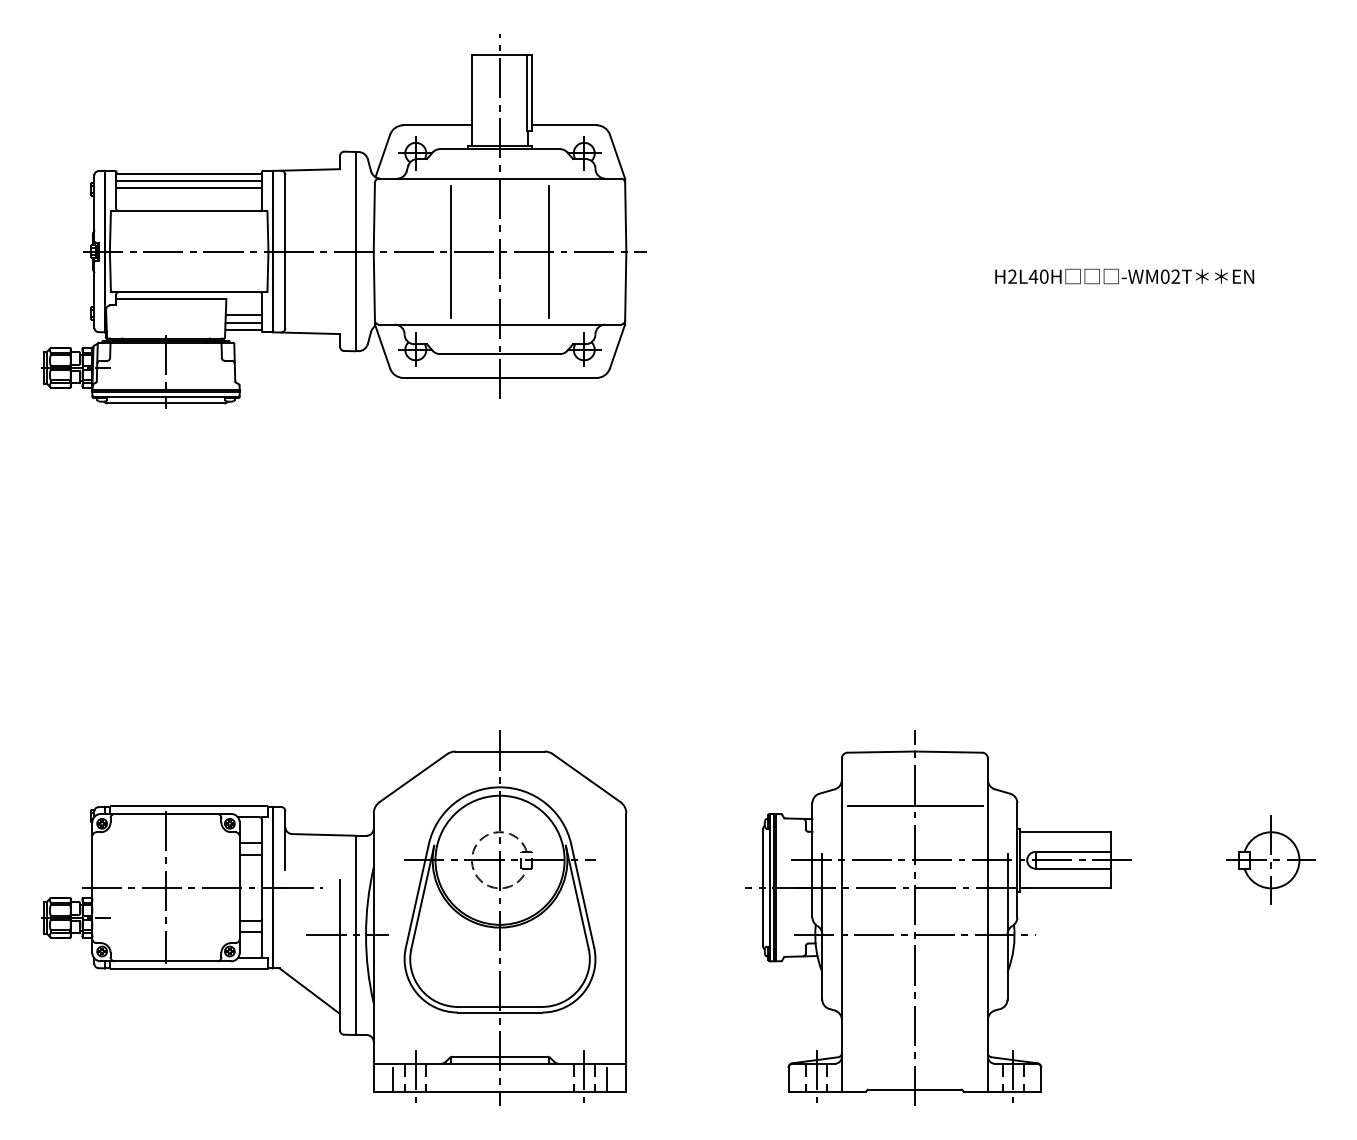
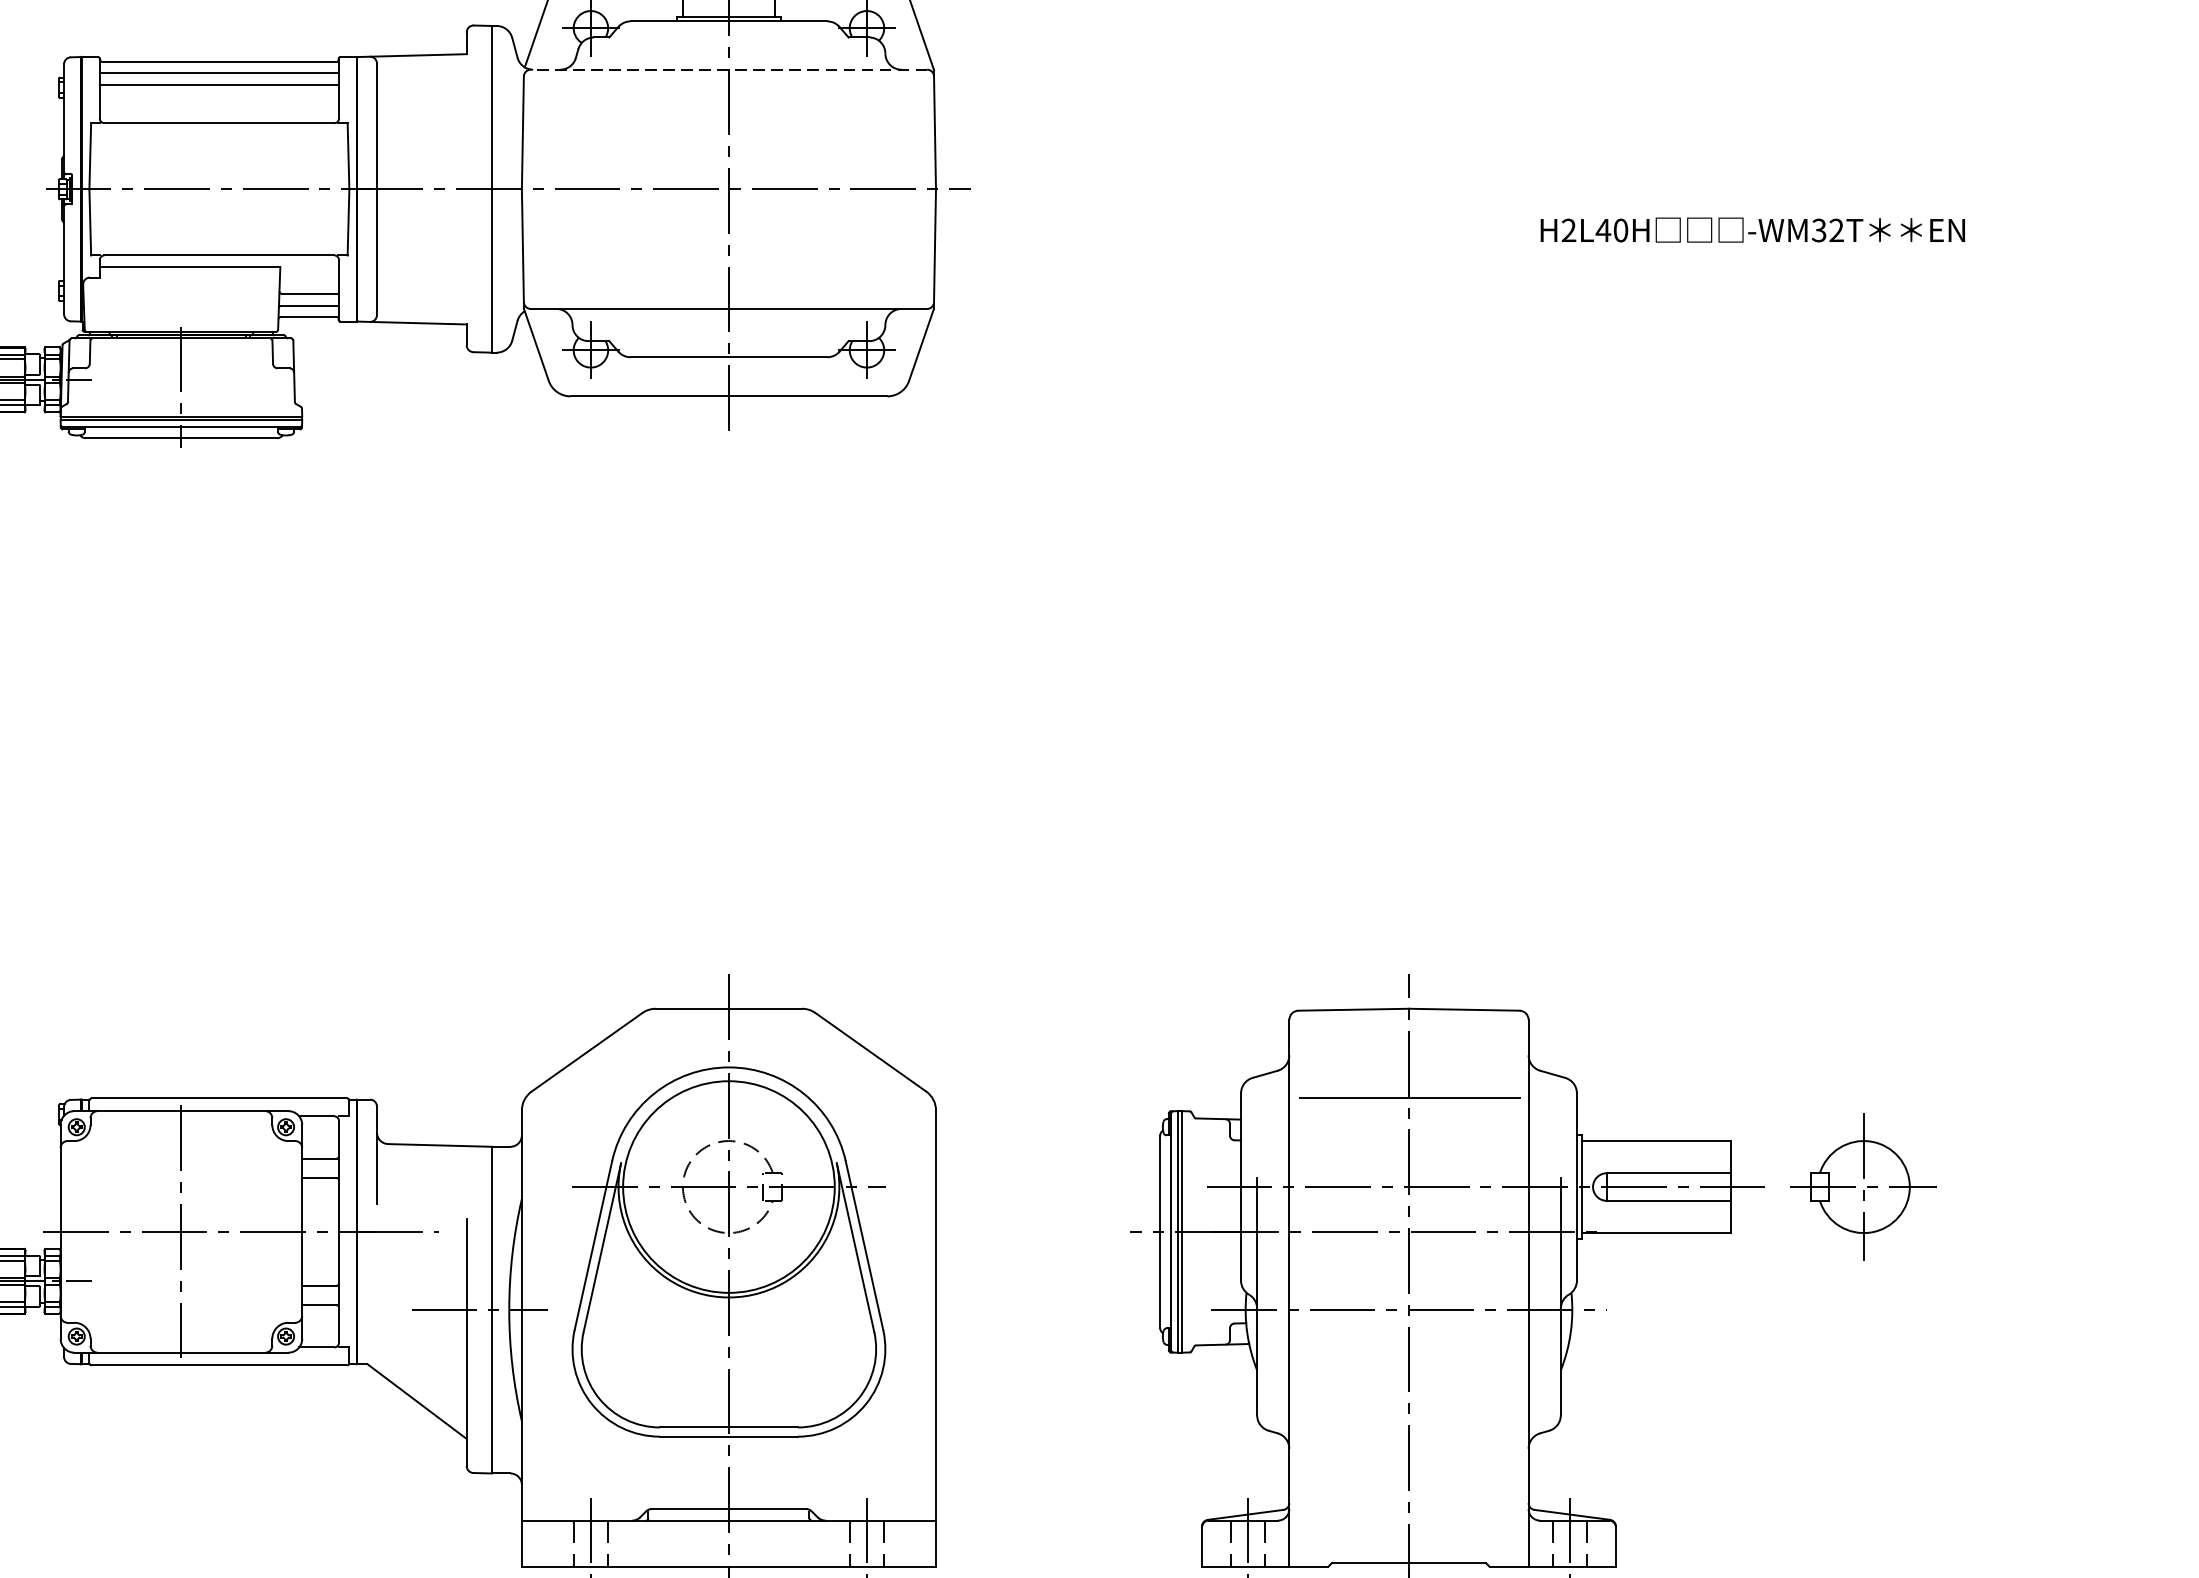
line: (500, 178) -> (729, 69), solid -> dashed
line: (450, 251) -> (647, 189), removed
line: (549, 251) -> (810, 189), removed
text: (1164, 276) -> (1818, 230), -WM02T -> -WM32T
part: (1270, 859) -> (1862, 1185), moved
line: (393, 1079) -> (554, 1546), removed
line: (606, 1079) -> (903, 1546), removed

